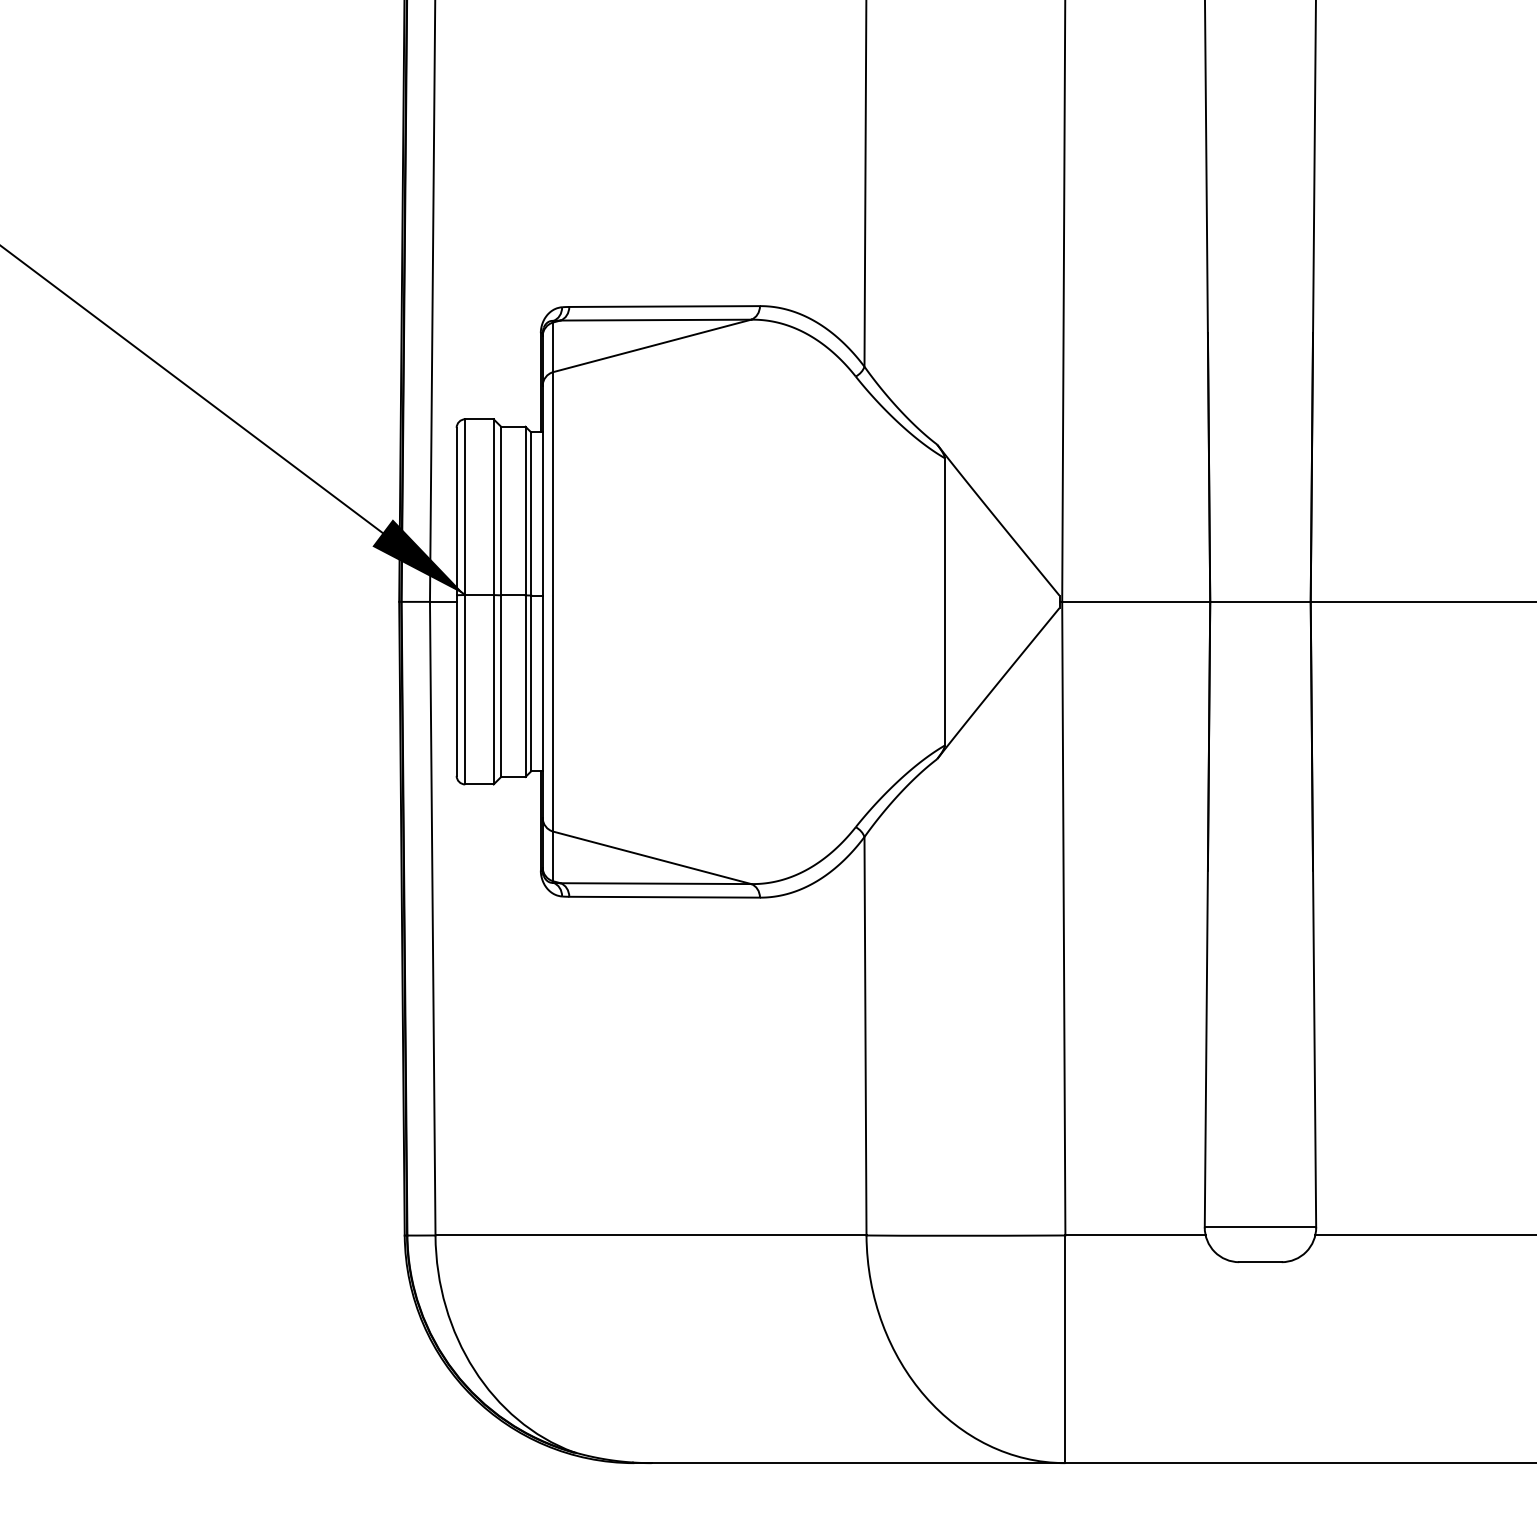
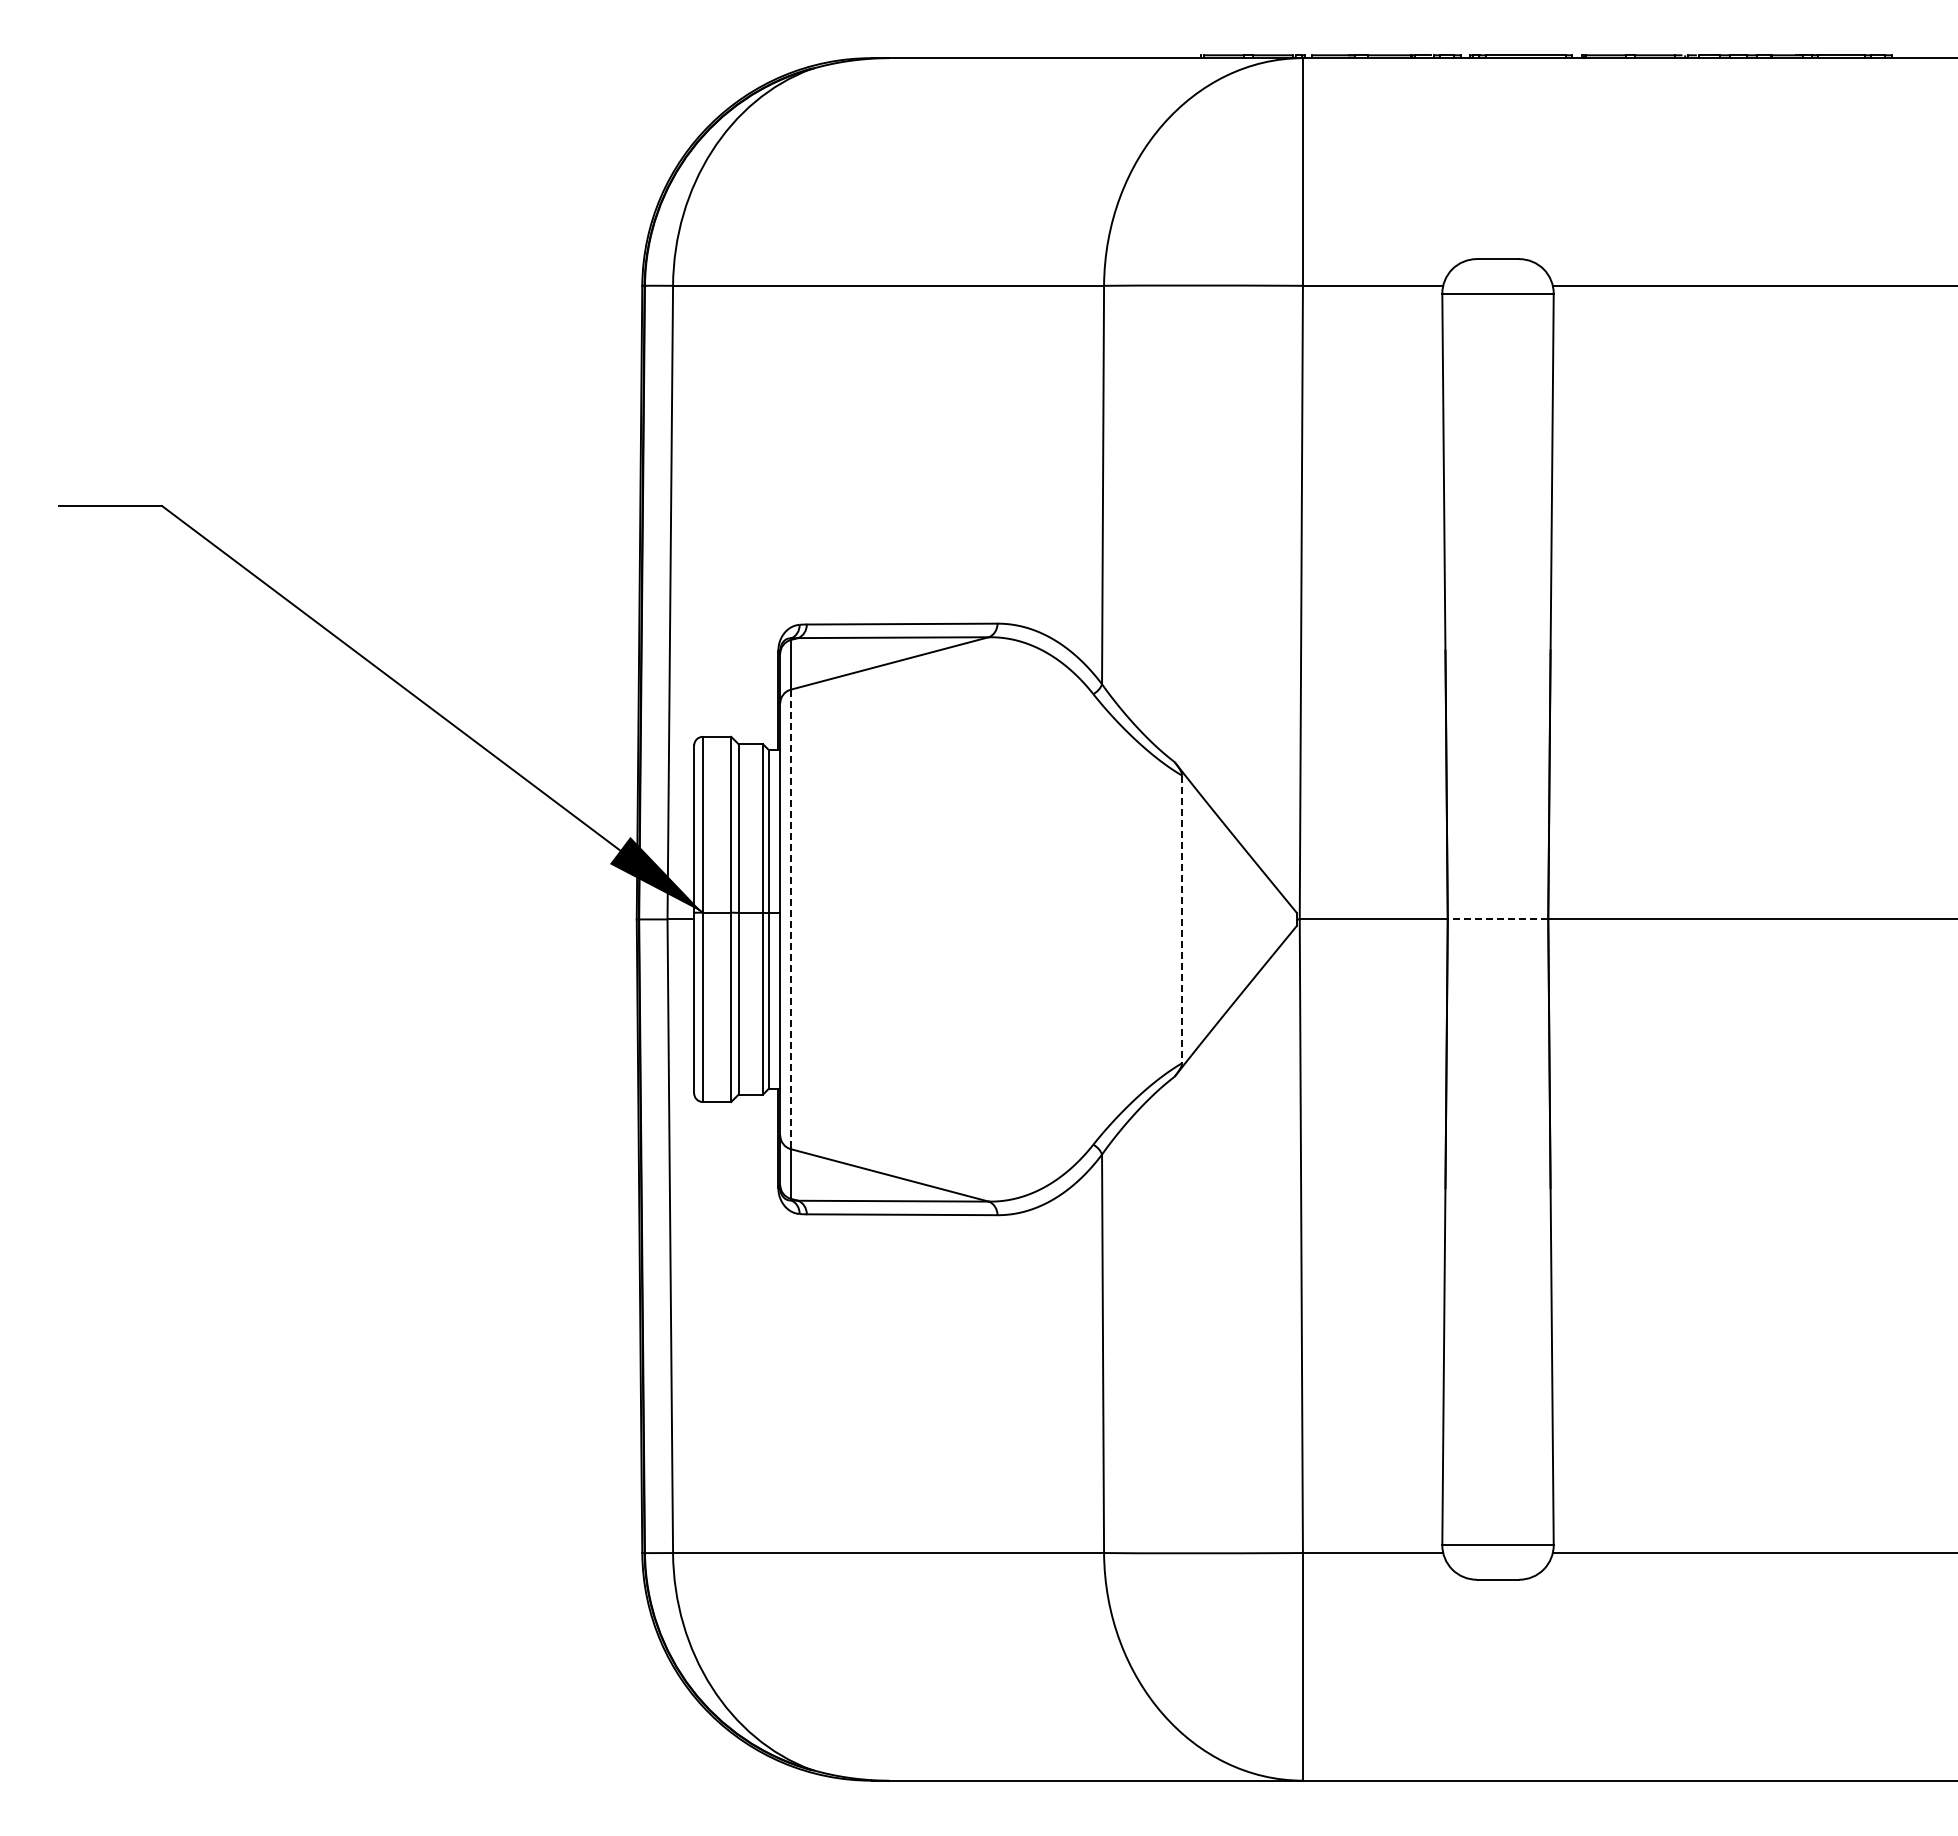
line: (552, 601) -> (790, 919), solid -> dashed
line: (944, 601) -> (1182, 919), solid -> dashed
line: (1259, 601) -> (1497, 919), solid -> dashed

